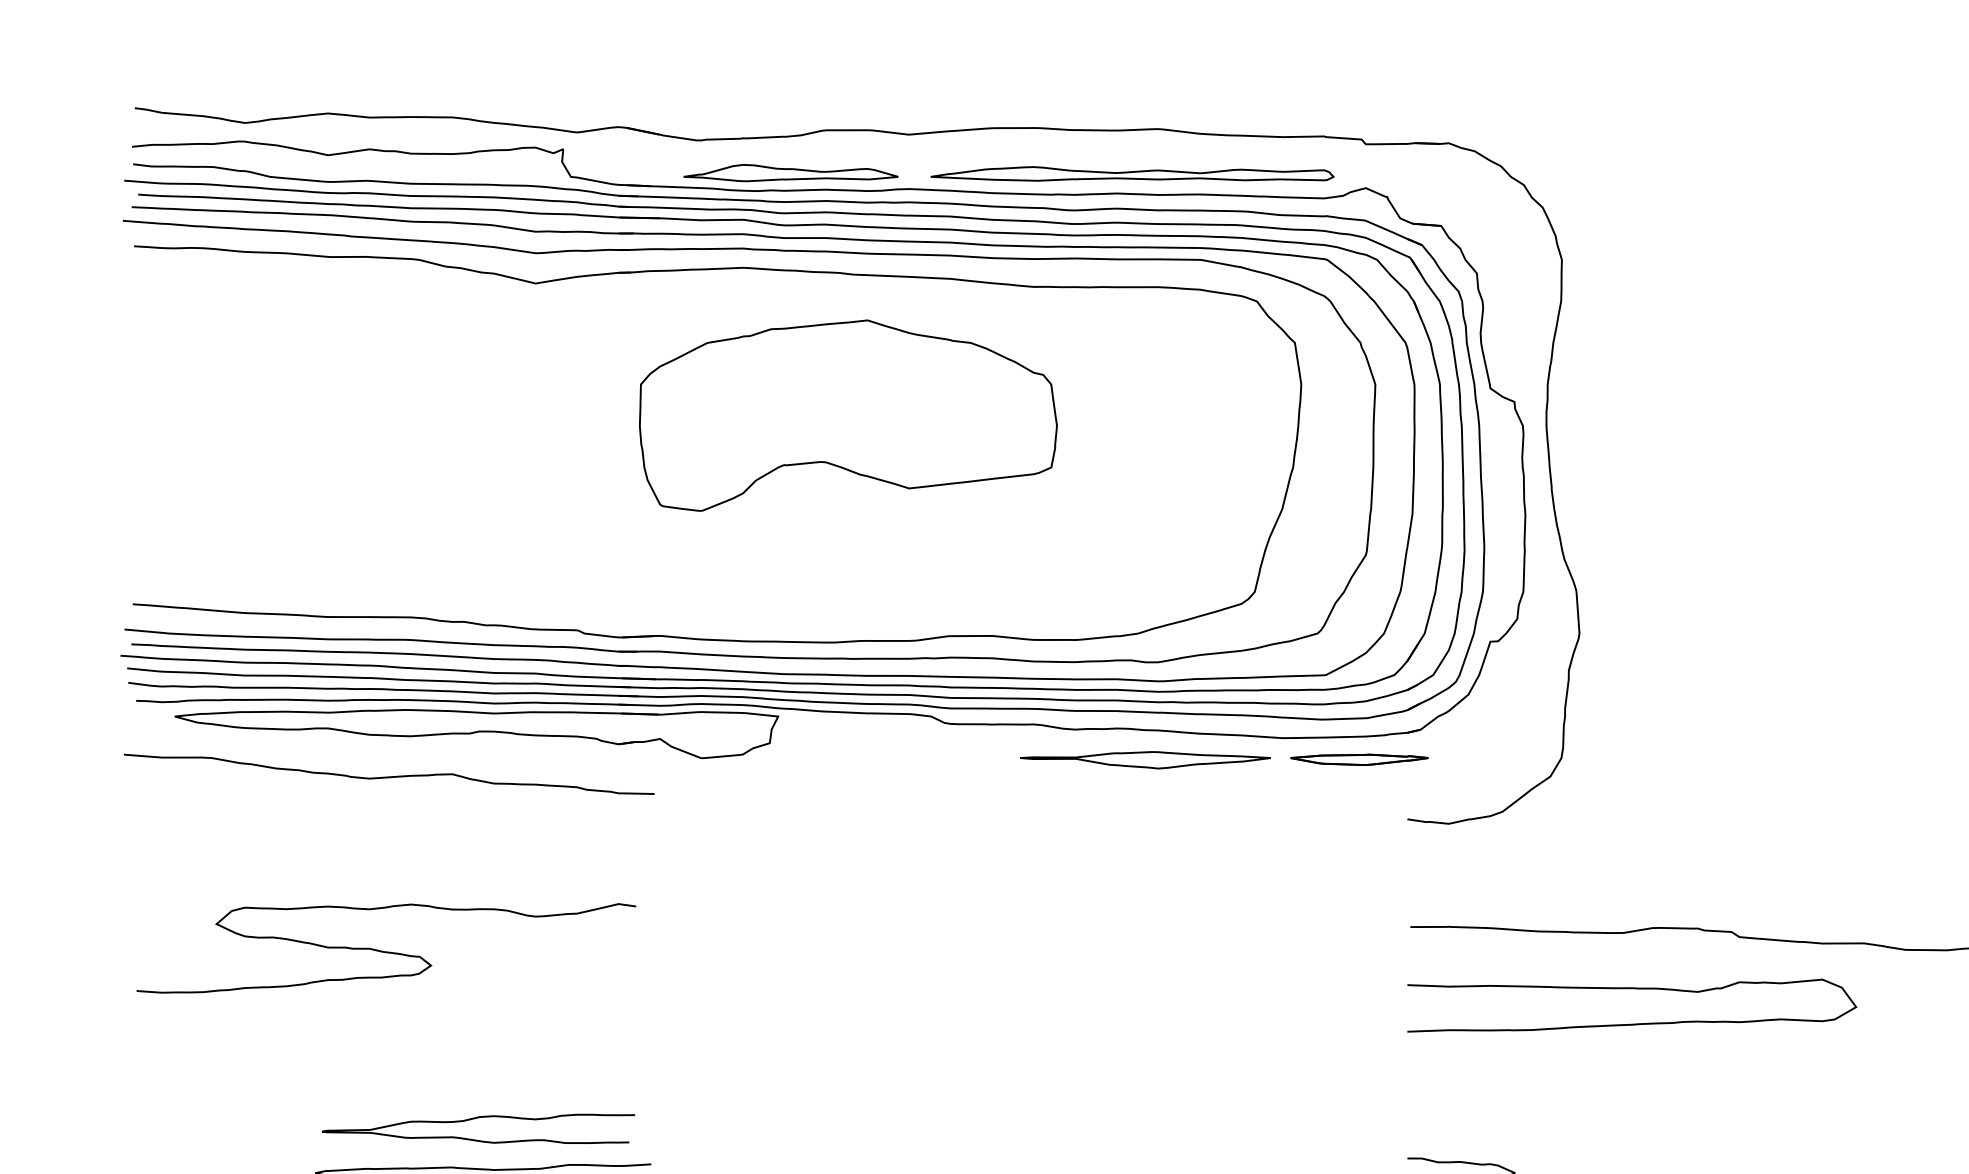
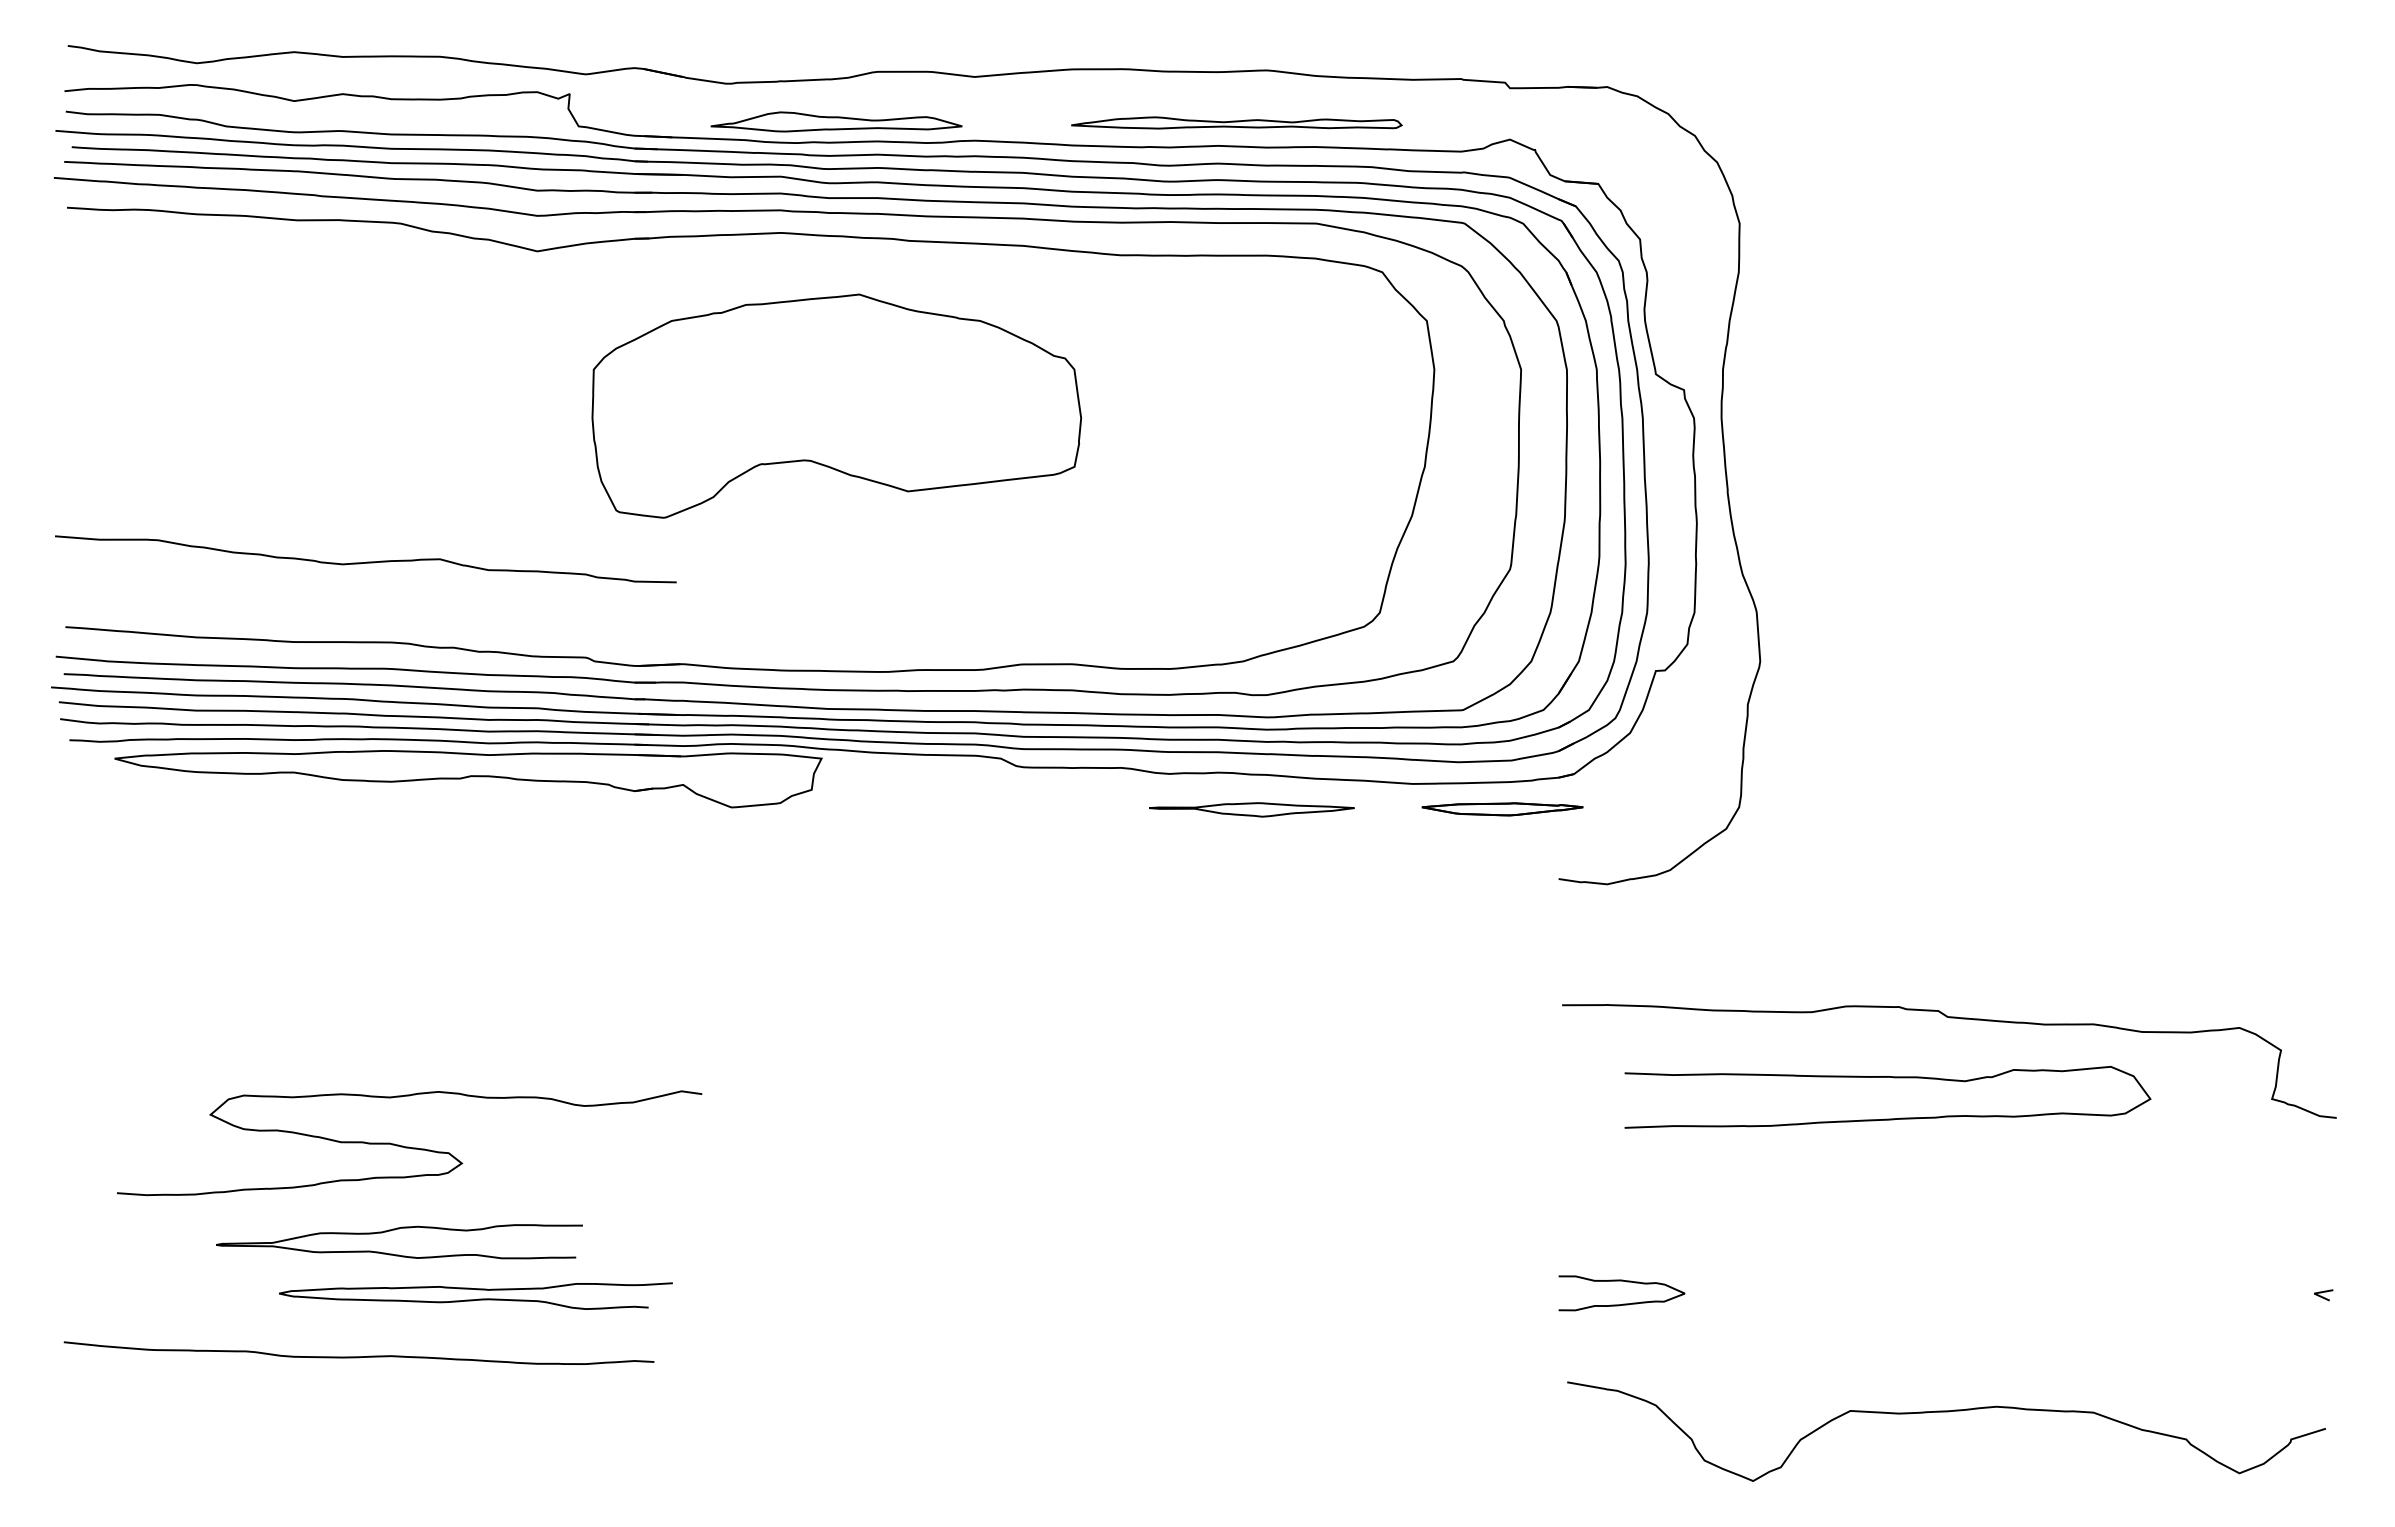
part: (1132, 173) -> (1236, 122), size x0.7
part: (848, 415) -> (836, 405), moved
part: (1145, 759) -> (1251, 809), size x0.7
curve: (389, 776) -> (366, 561), moved
curve: (386, 951) -> (409, 1146), moved
curve: (1636, 989) -> (1893, 1078), moved
curve: (478, 1118) -> (399, 1229), moved

